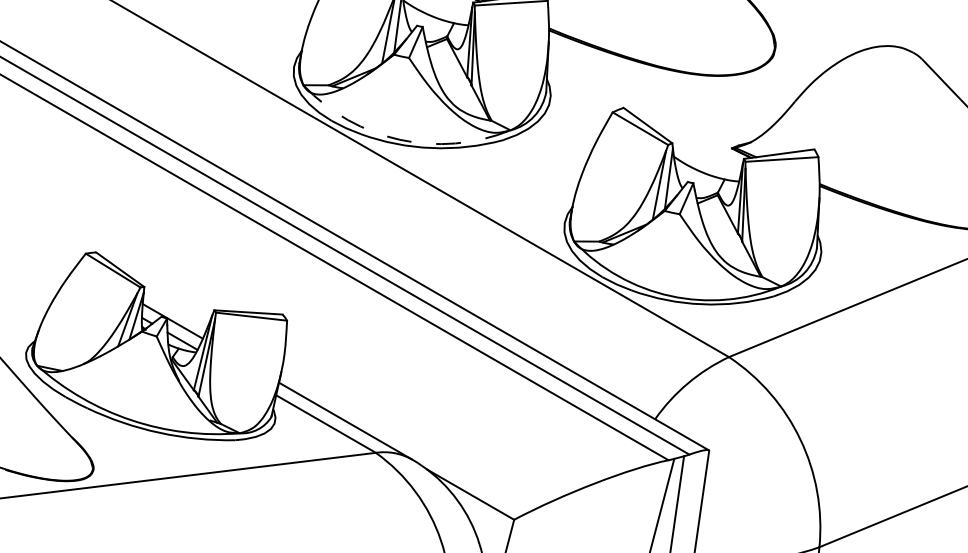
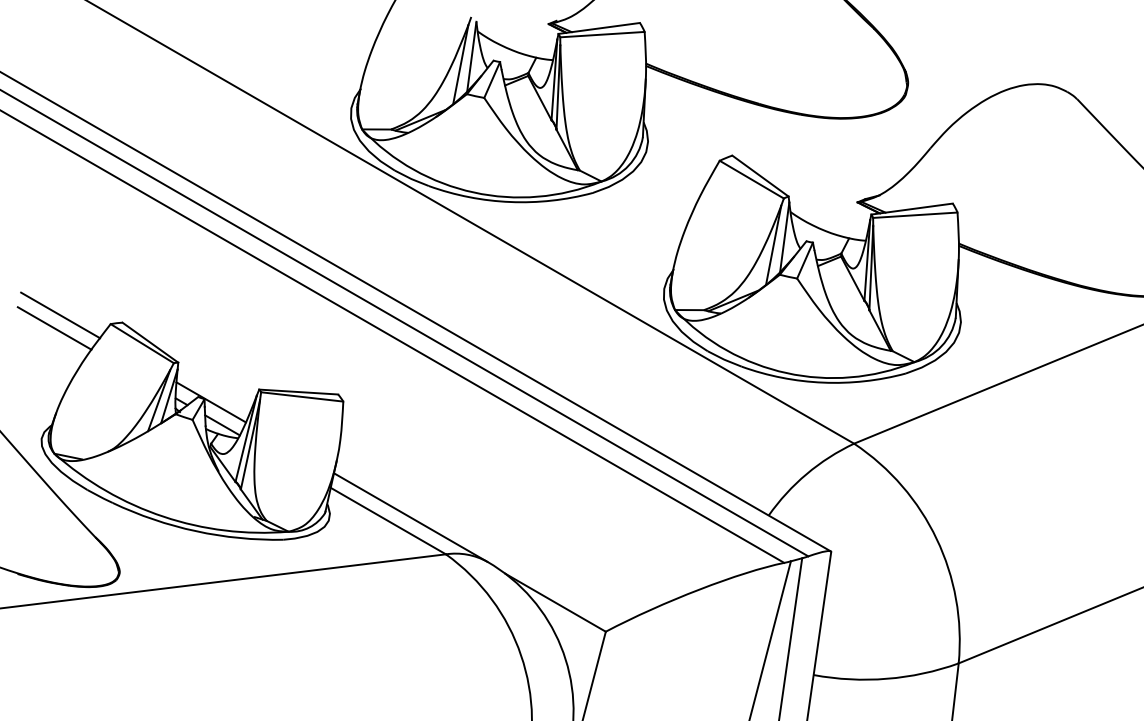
arc: (399, 139) -> (473, 192), dashed -> solid
line: (42, 246) -> (60, 315), added
line: (37, 257) -> (54, 328), added

